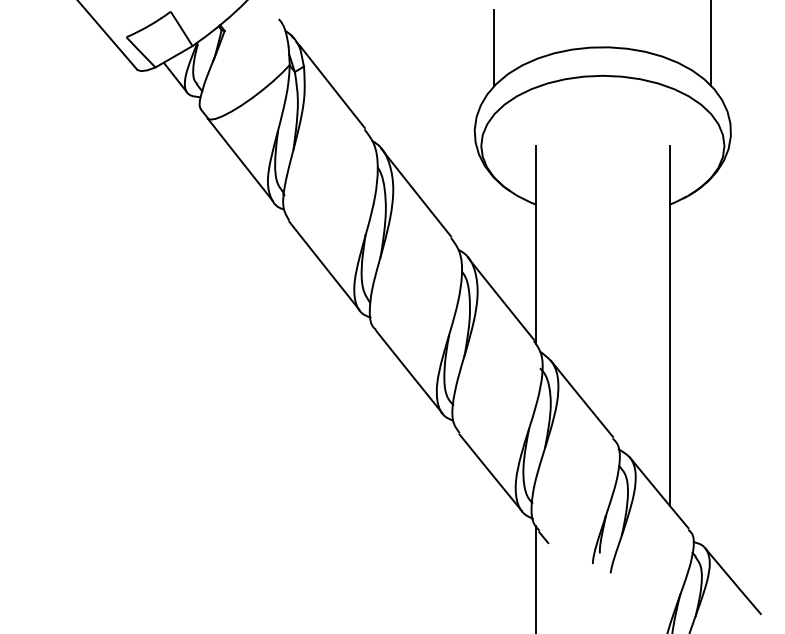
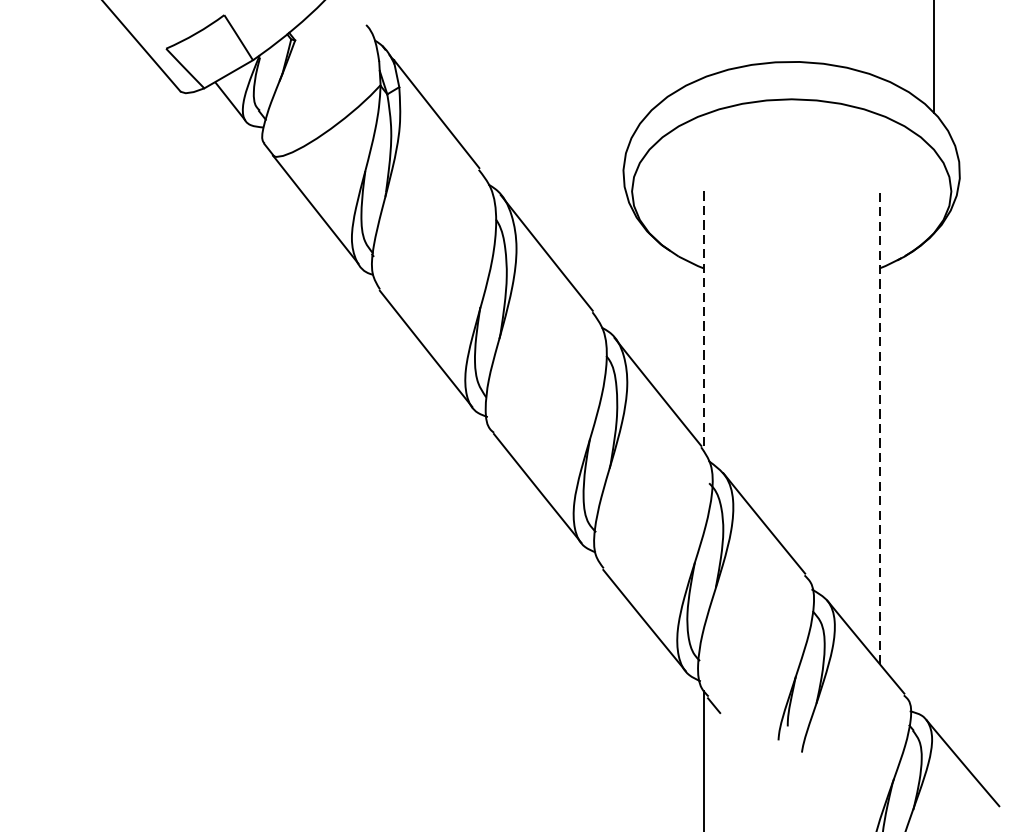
line: (494, 48) -> (649, 63), removed
line: (535, 245) -> (703, 322), solid -> dashed
line: (669, 325) -> (879, 427), solid -> dashed

